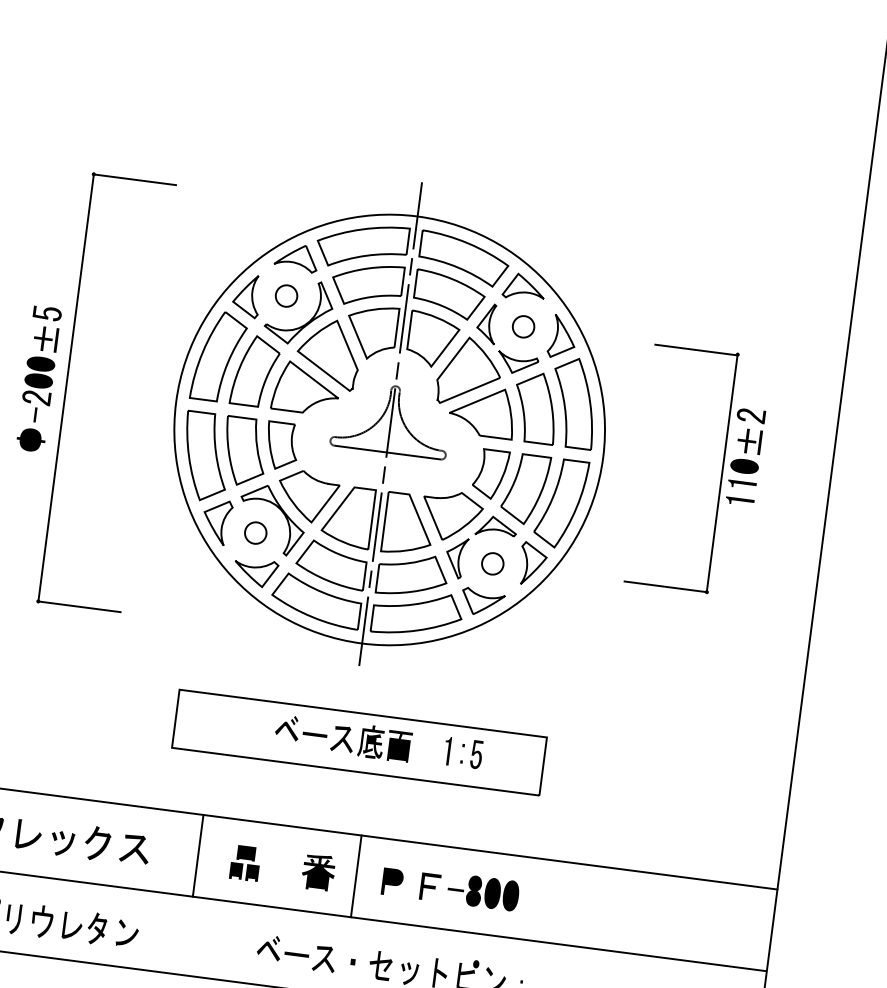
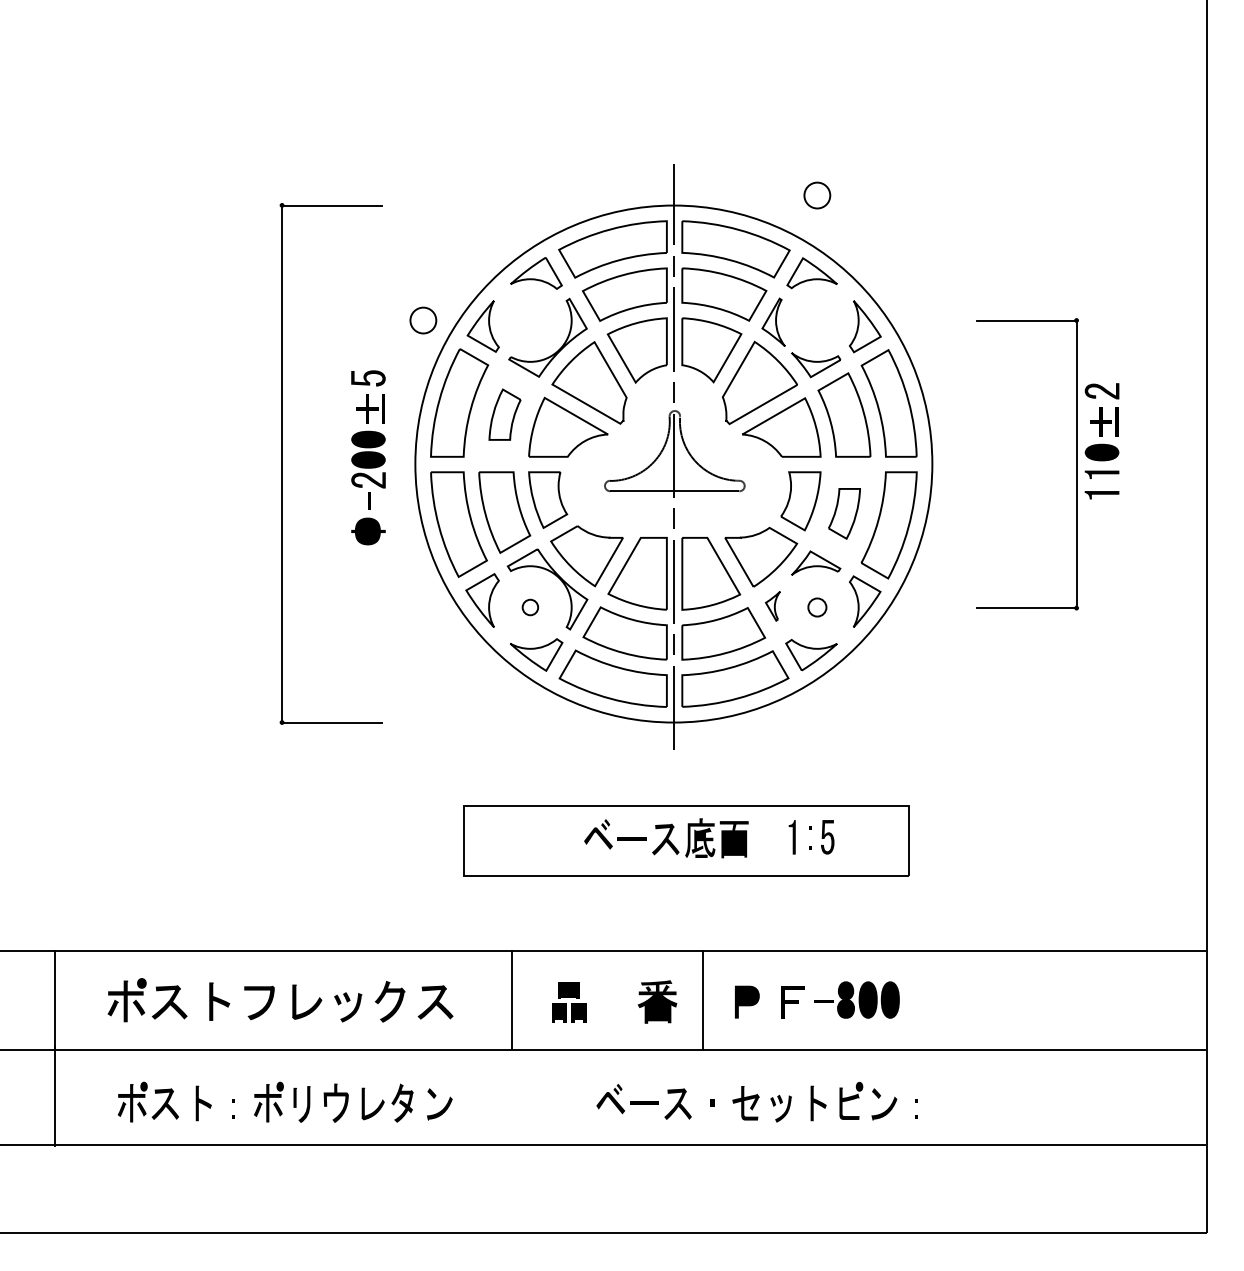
part: (286, 296) -> (423, 320), moved
part: (523, 326) -> (817, 195), moved
part: (255, 370) -> (504, 414), size x0.6
part: (39, 378) -> (368, 457), moved
part: (525, 489) -> (844, 513), size x0.6
part: (255, 533) -> (530, 607), size x0.6
part: (455, 558) -> (772, 606), size x0.6
part: (492, 563) -> (817, 607), size x0.7

